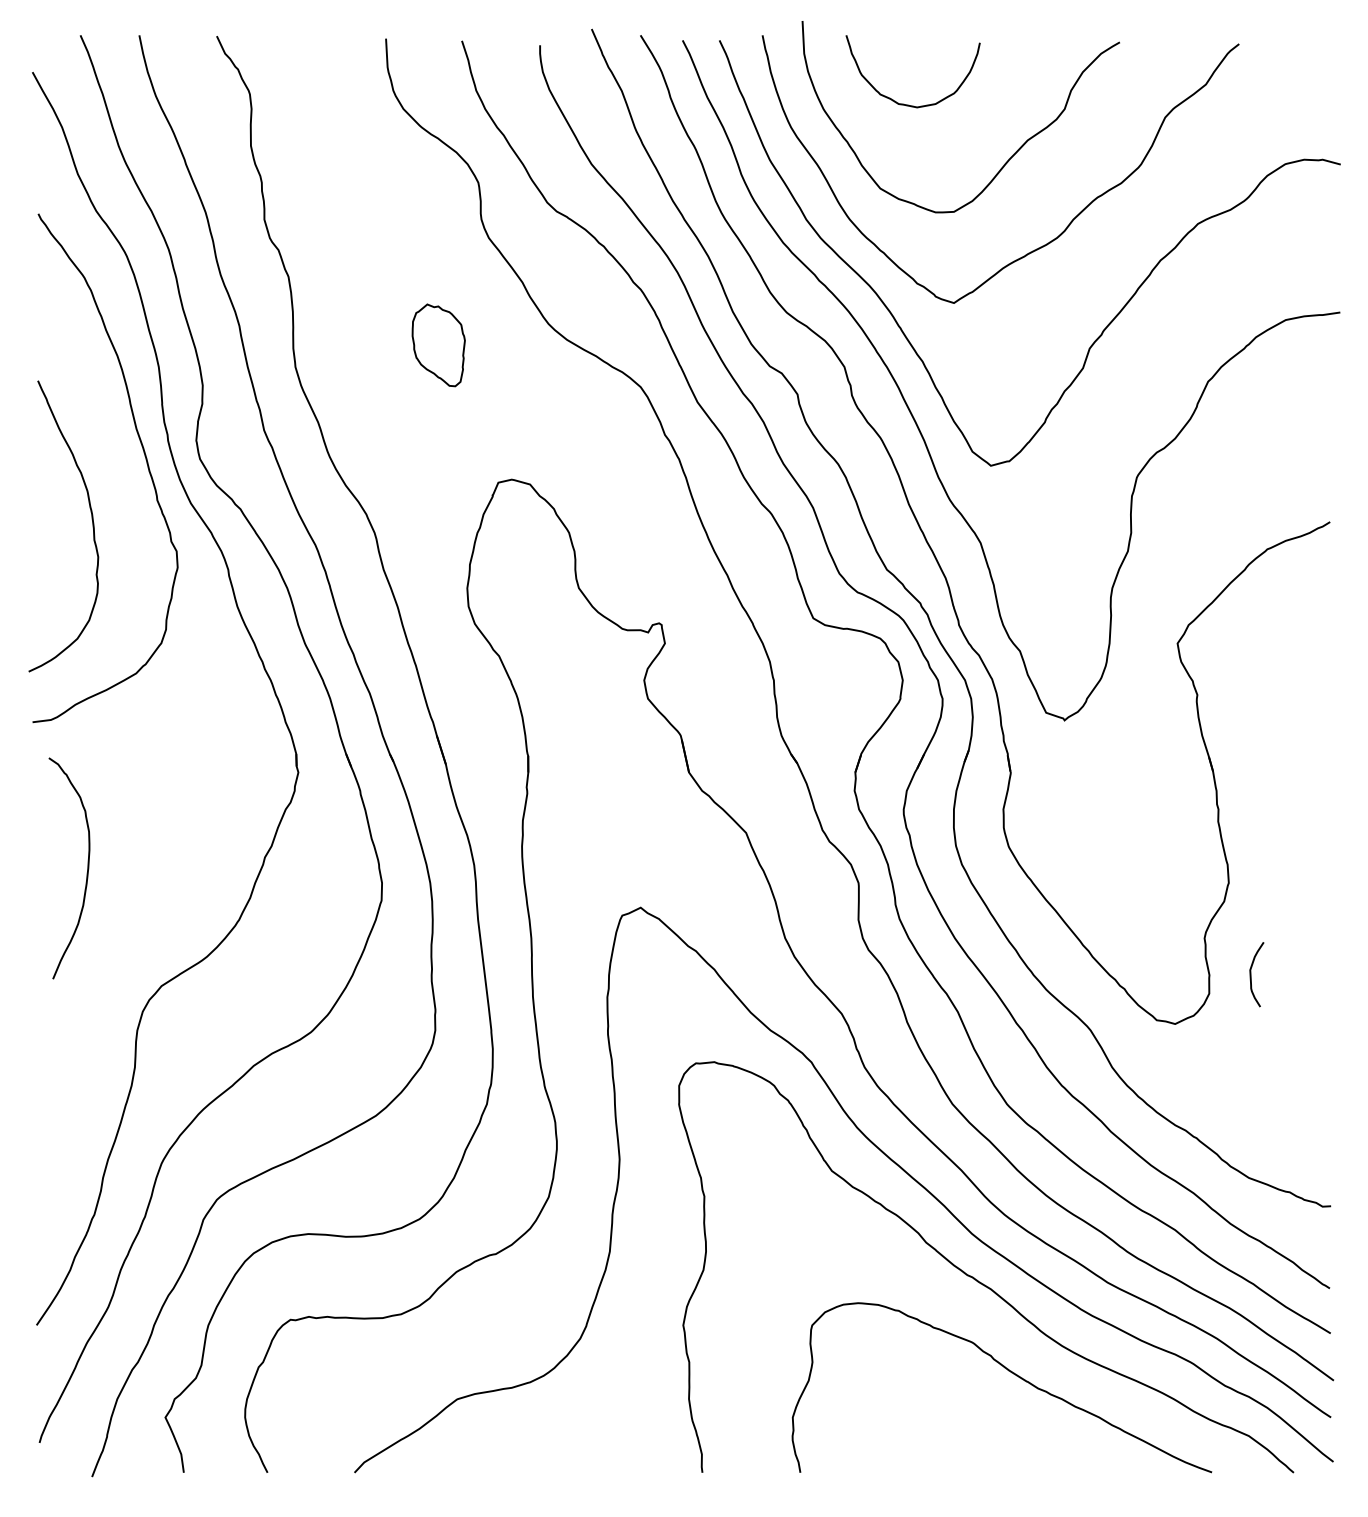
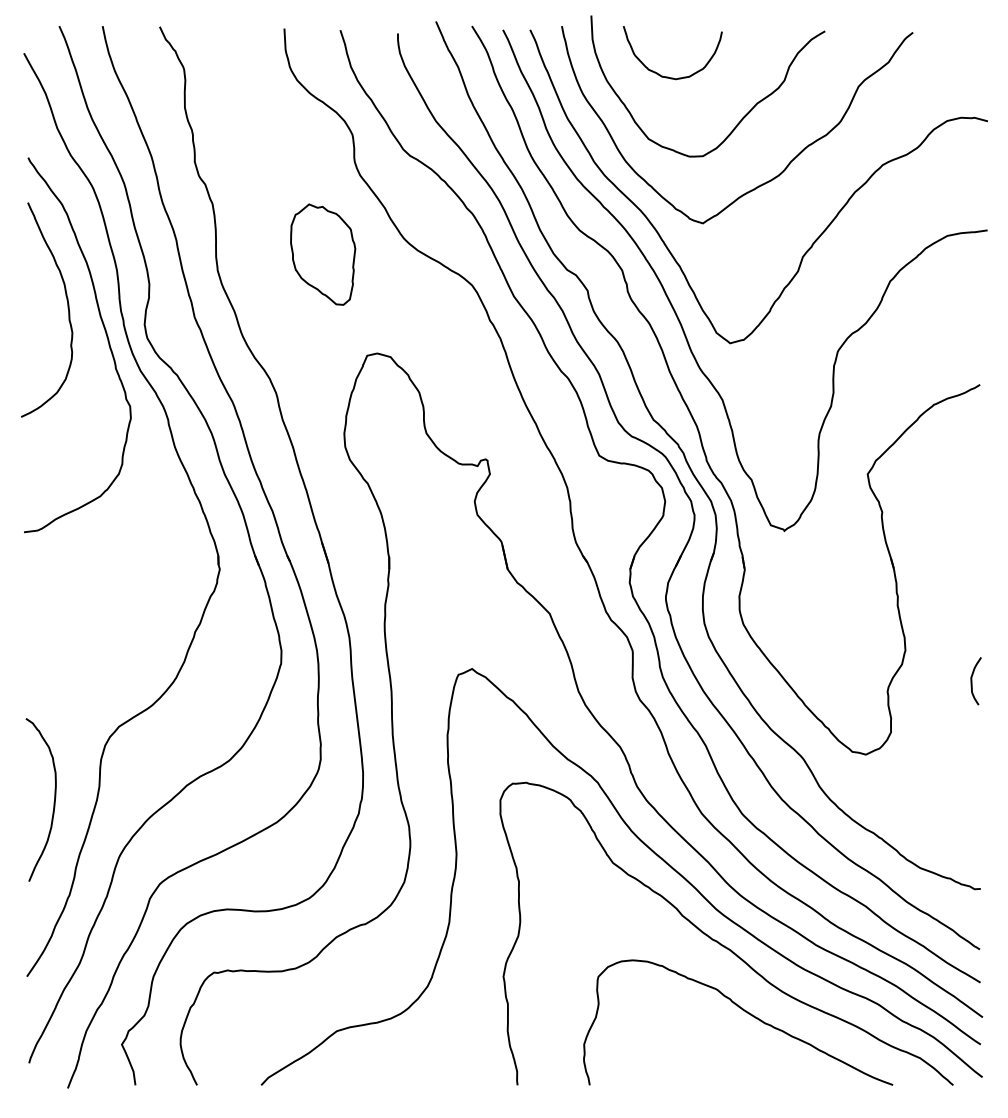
part: (439, 345) -> (323, 254), size x1.67
curve: (91, 524) -> (67, 308), moved
curve: (86, 871) -> (53, 802), moved
curve: (1251, 974) -> (972, 681), moved

